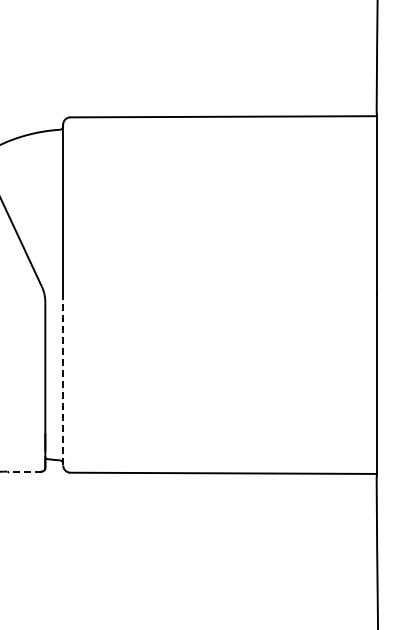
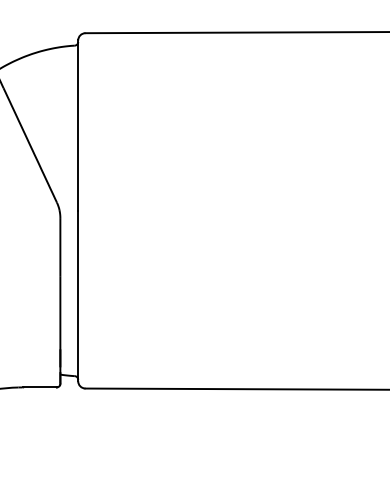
line: (63, 379) -> (78, 295), dashed -> solid
line: (24, 471) -> (39, 387), dashed -> solid

